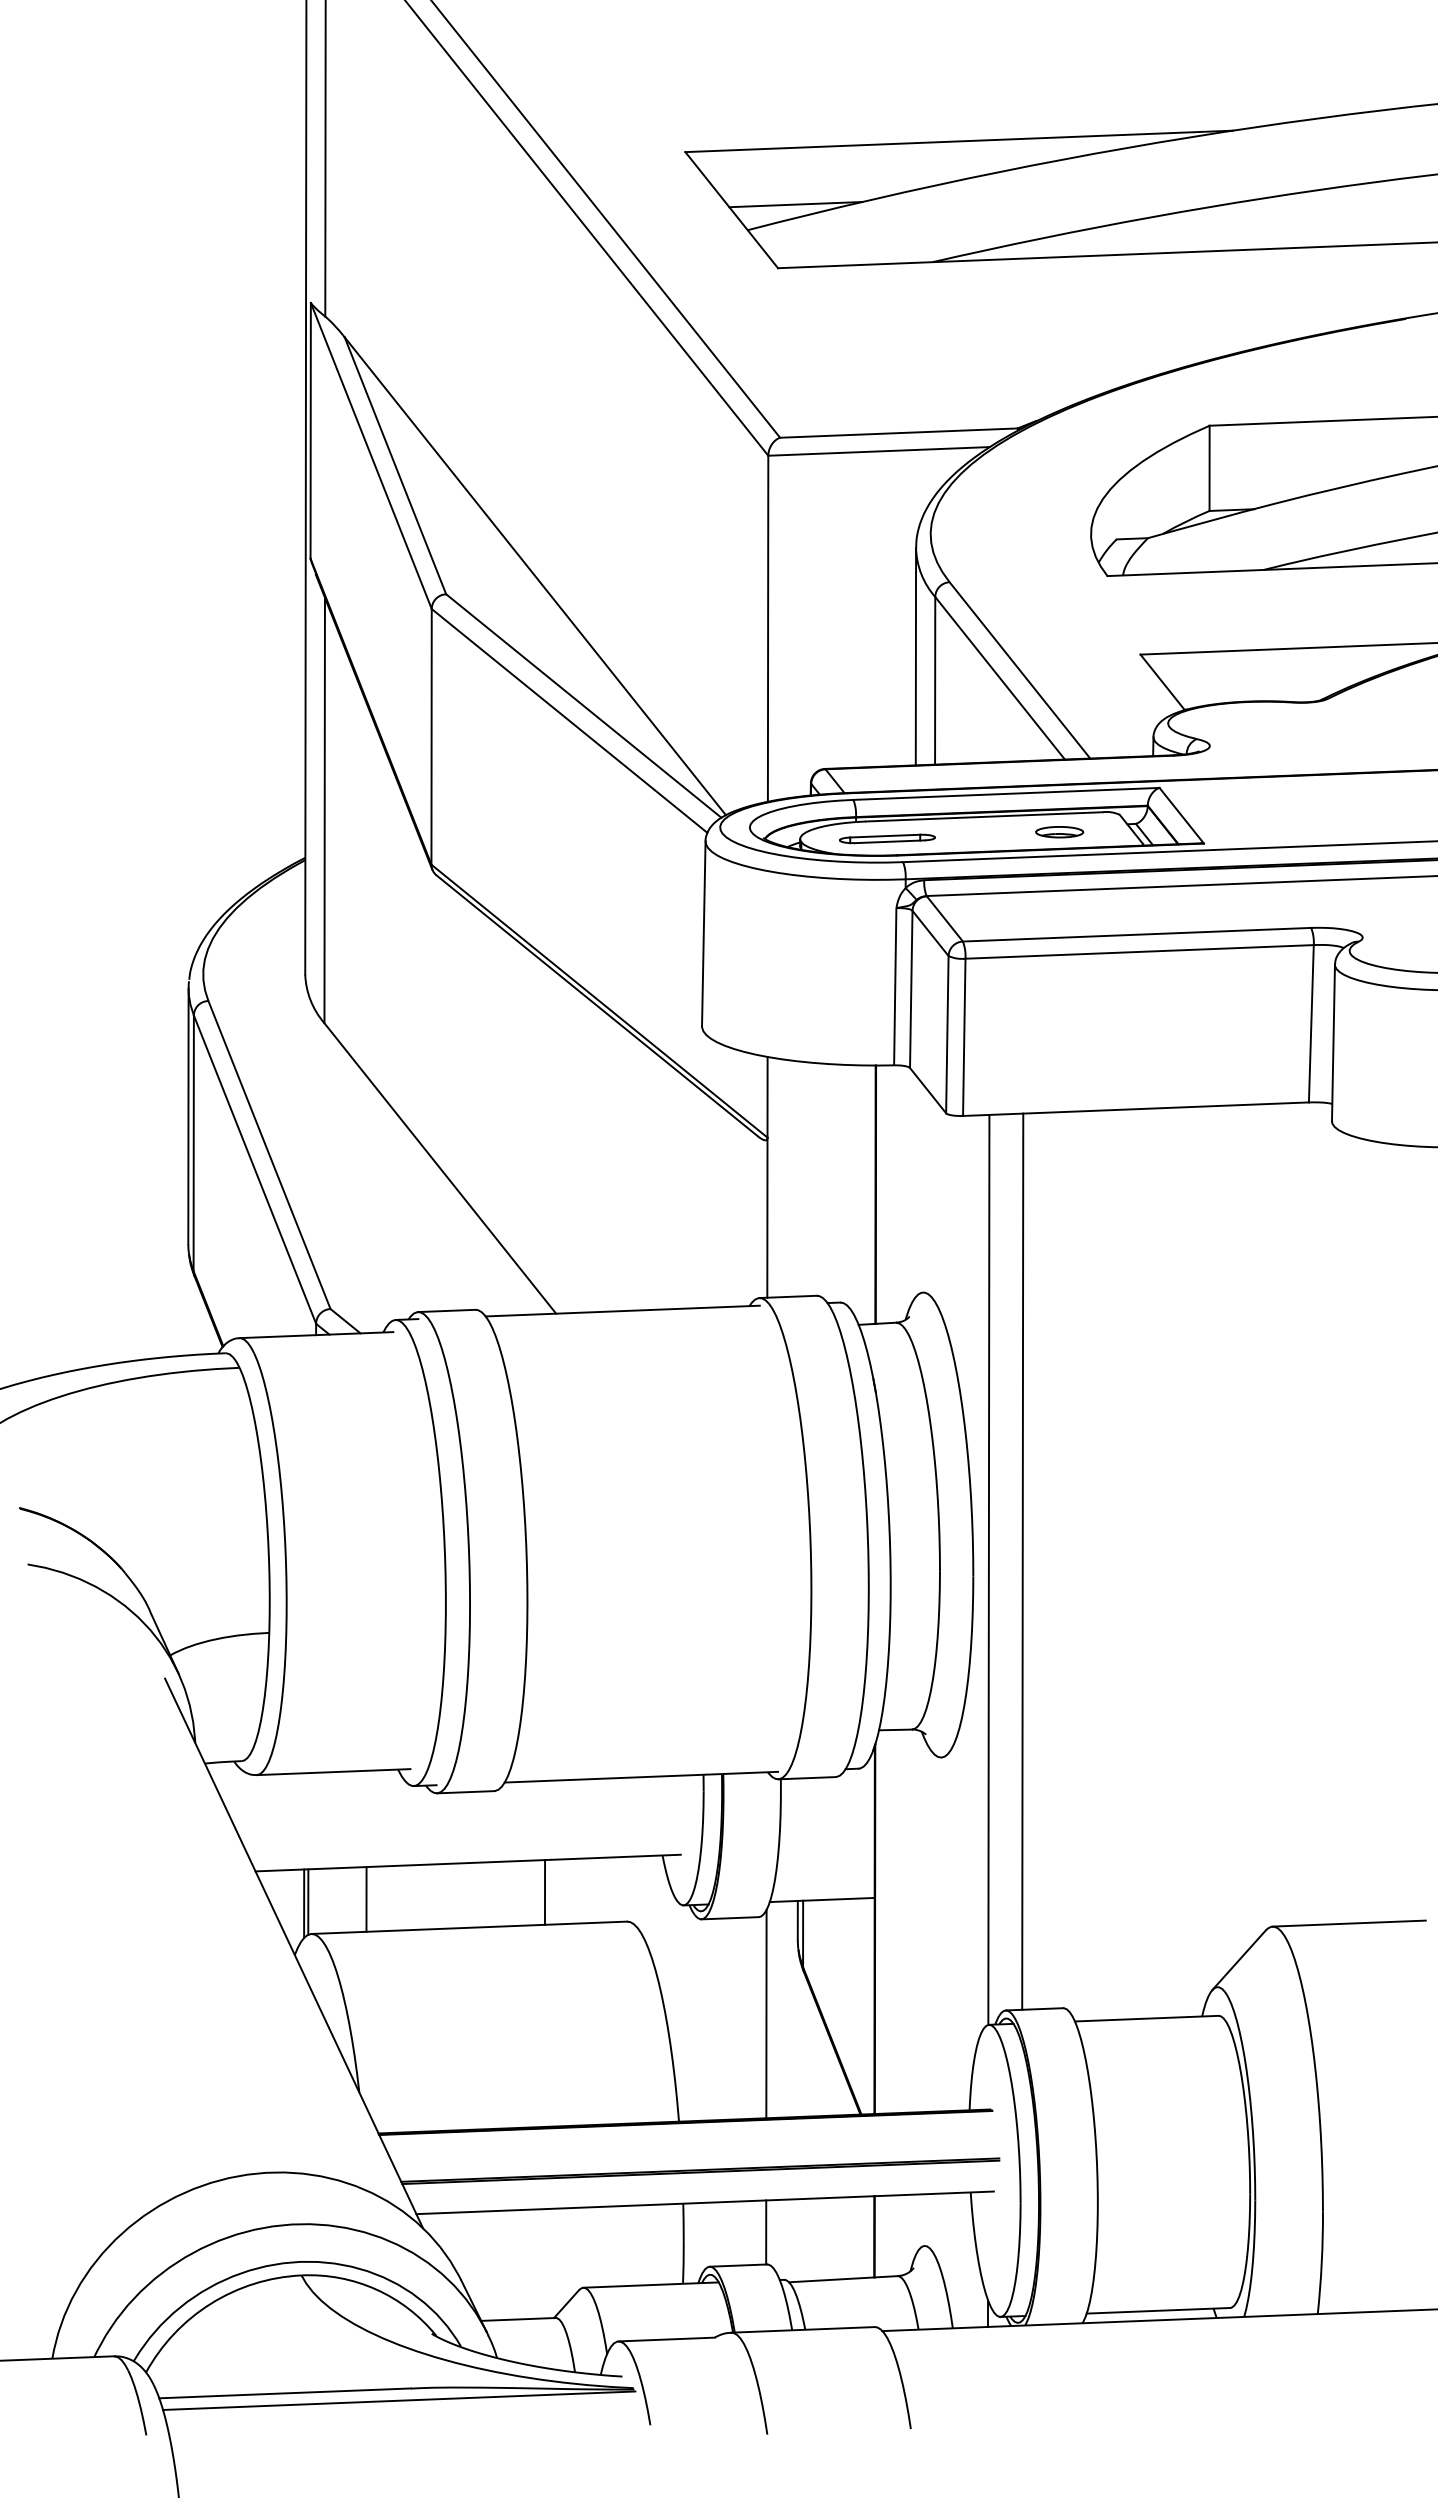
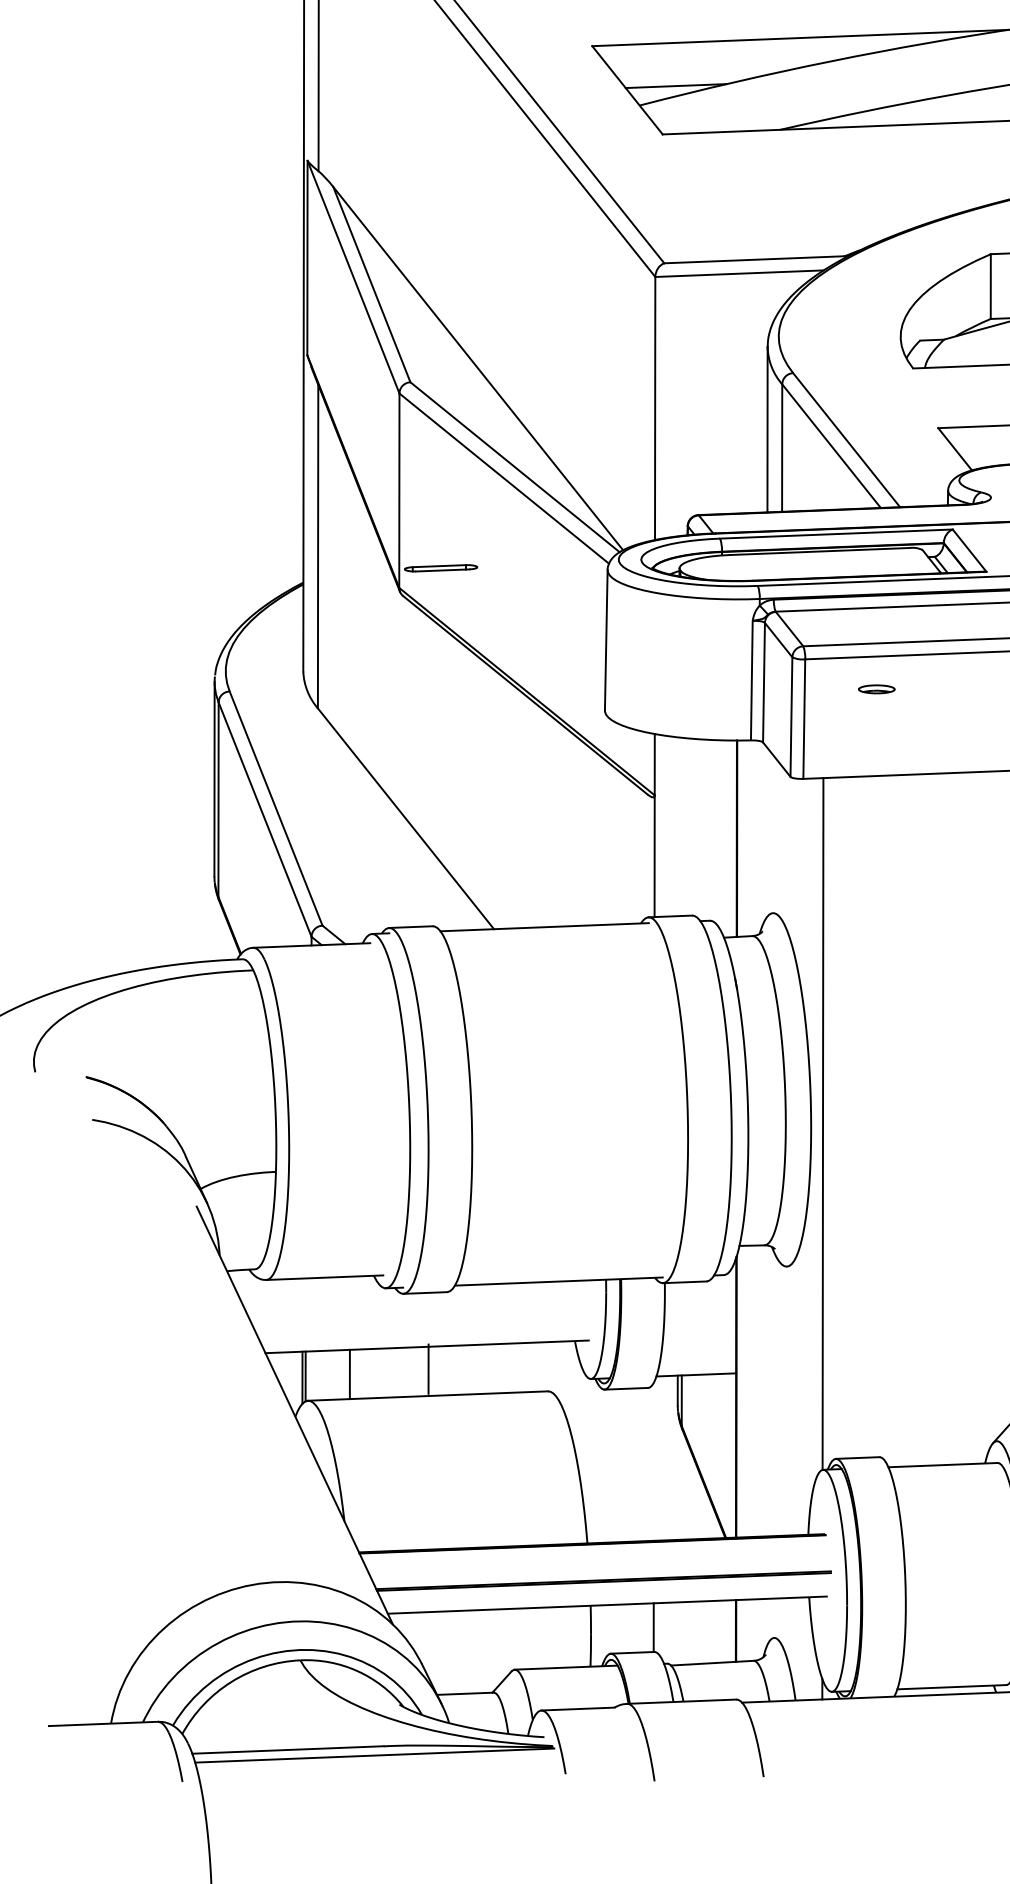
part: (1059, 832) -> (876, 689), moved
part: (887, 838) -> (441, 567), moved
line: (1022, 1561) -> (848, 1117), removed
line: (544, 1892) -> (428, 1369), moved
line: (766, 2014) -> (653, 1461), removed

